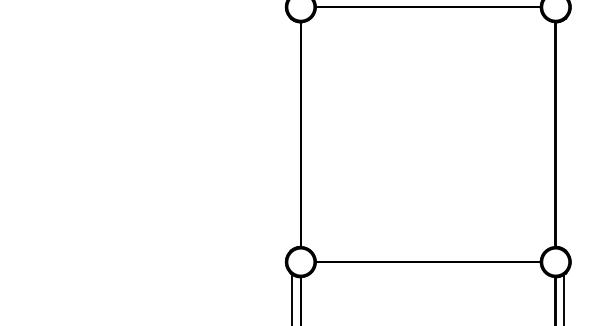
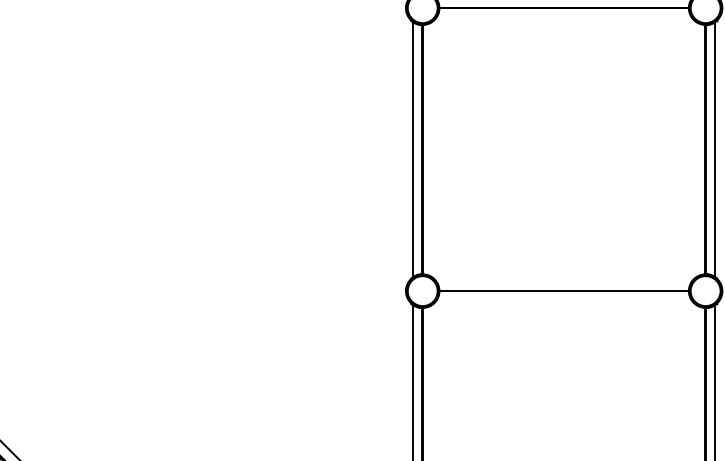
line: (292, 134) -> (413, 149), added
line: (563, 134) -> (714, 149), added

